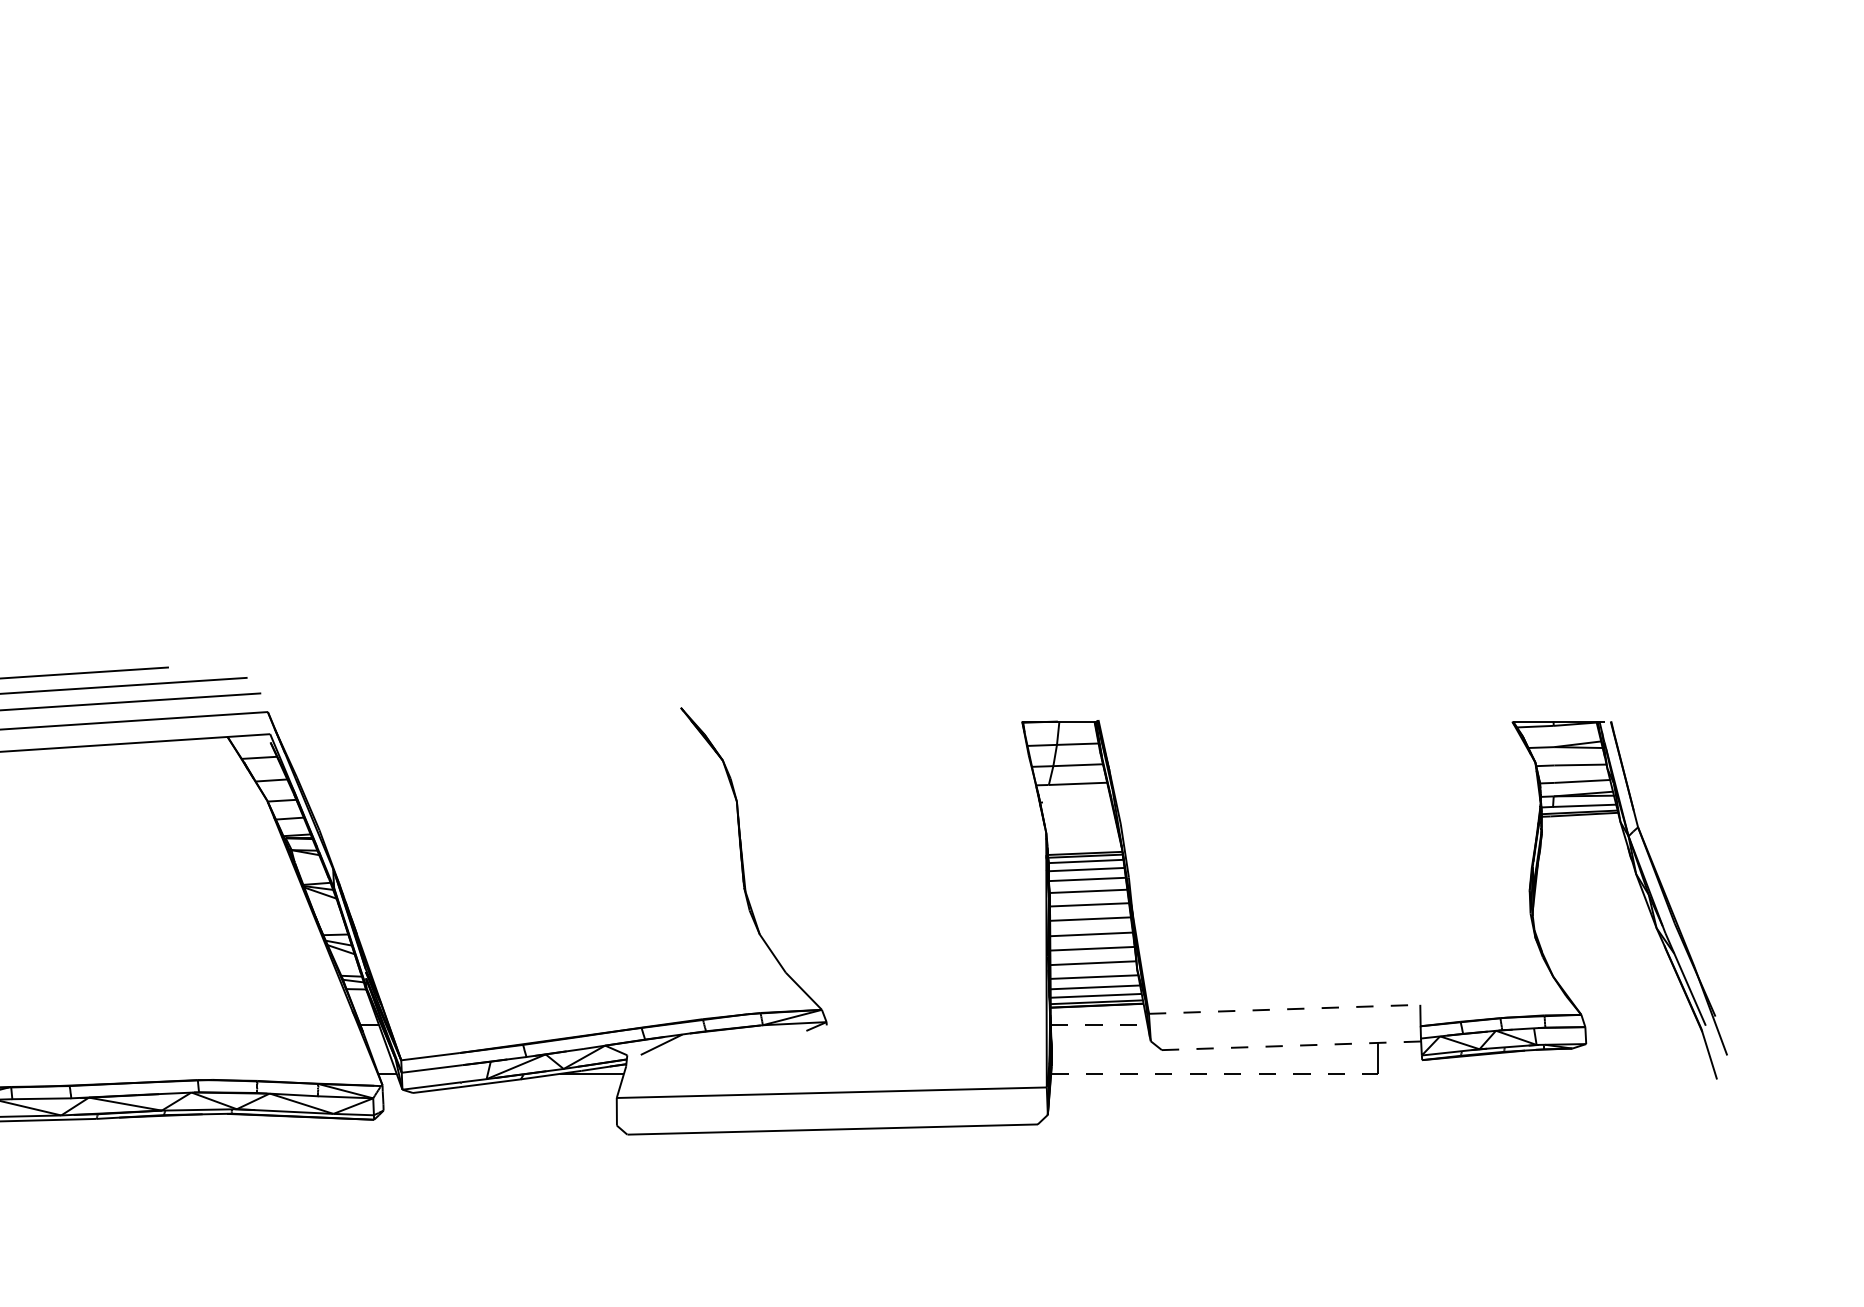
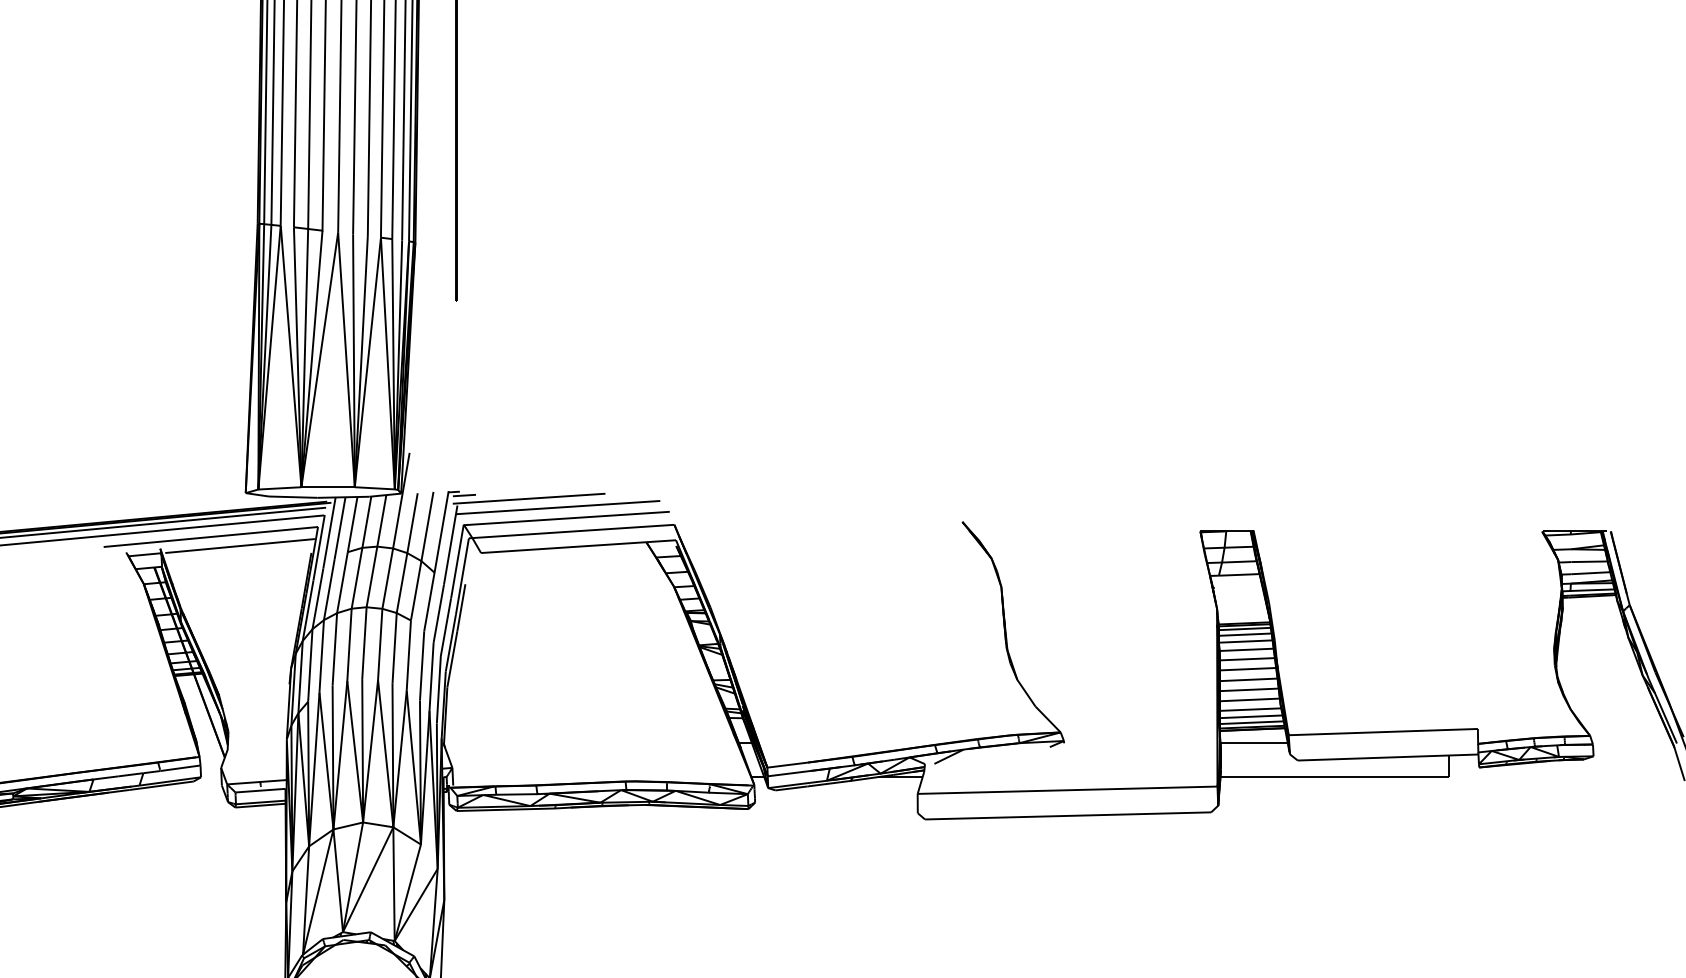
line: (1284, 1009) -> (1383, 732), dashed -> solid
line: (1099, 1025) -> (1254, 743), dashed -> solid
line: (1292, 1045) -> (1388, 757), dashed -> solid
line: (1214, 1074) -> (1334, 777), dashed -> solid

